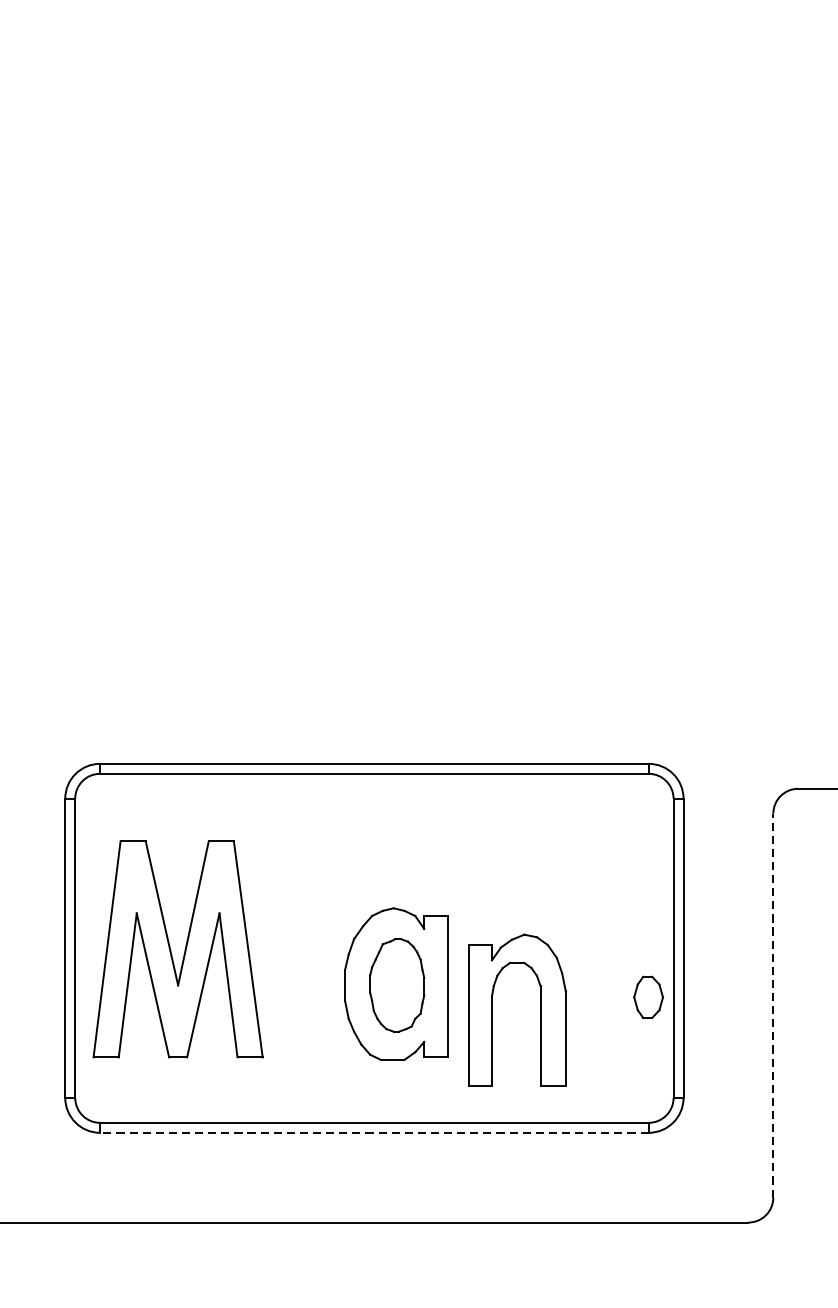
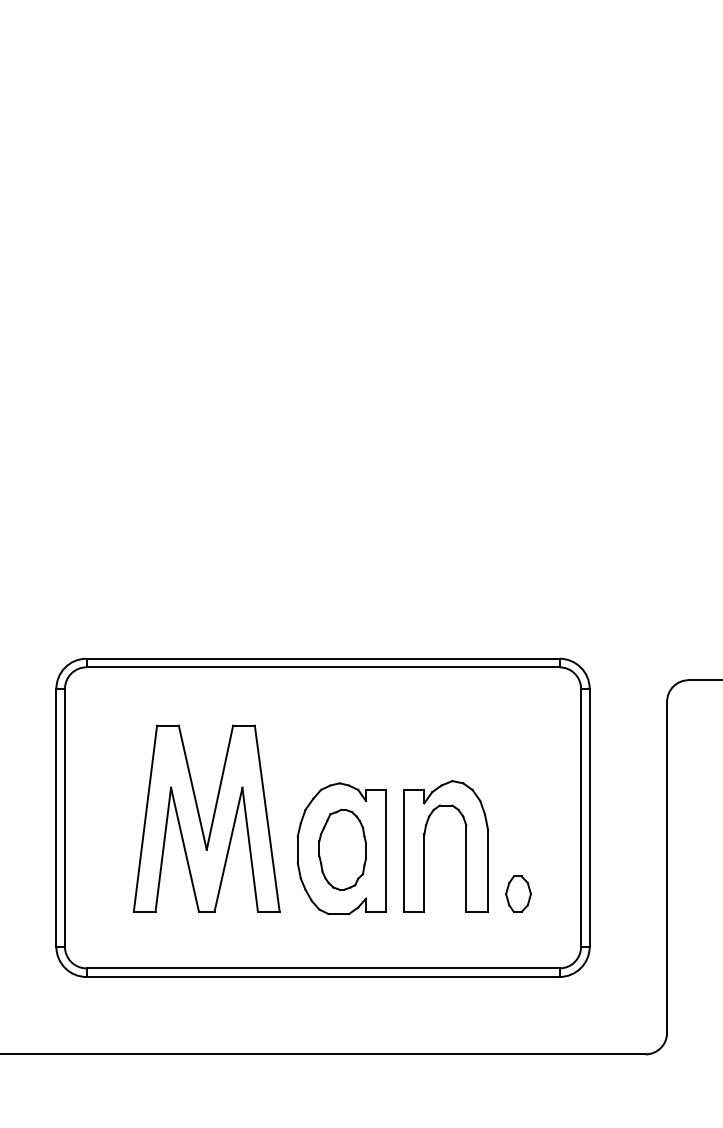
part: (177, 949) -> (206, 818), moved
part: (648, 996) -> (518, 893), moved
line: (773, 1005) -> (667, 867), dashed -> solid
part: (539, 1010) -> (465, 846), moved
line: (374, 1132) -> (323, 976), dashed -> solid

